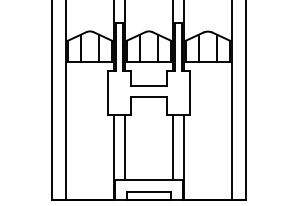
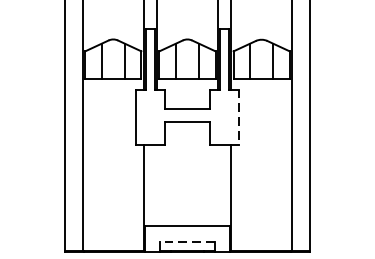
line: (190, 93) -> (239, 117), solid -> dashed
line: (124, 147) -> (156, 185), removed
line: (173, 147) -> (218, 185), removed
line: (148, 192) -> (186, 242), solid -> dashed

